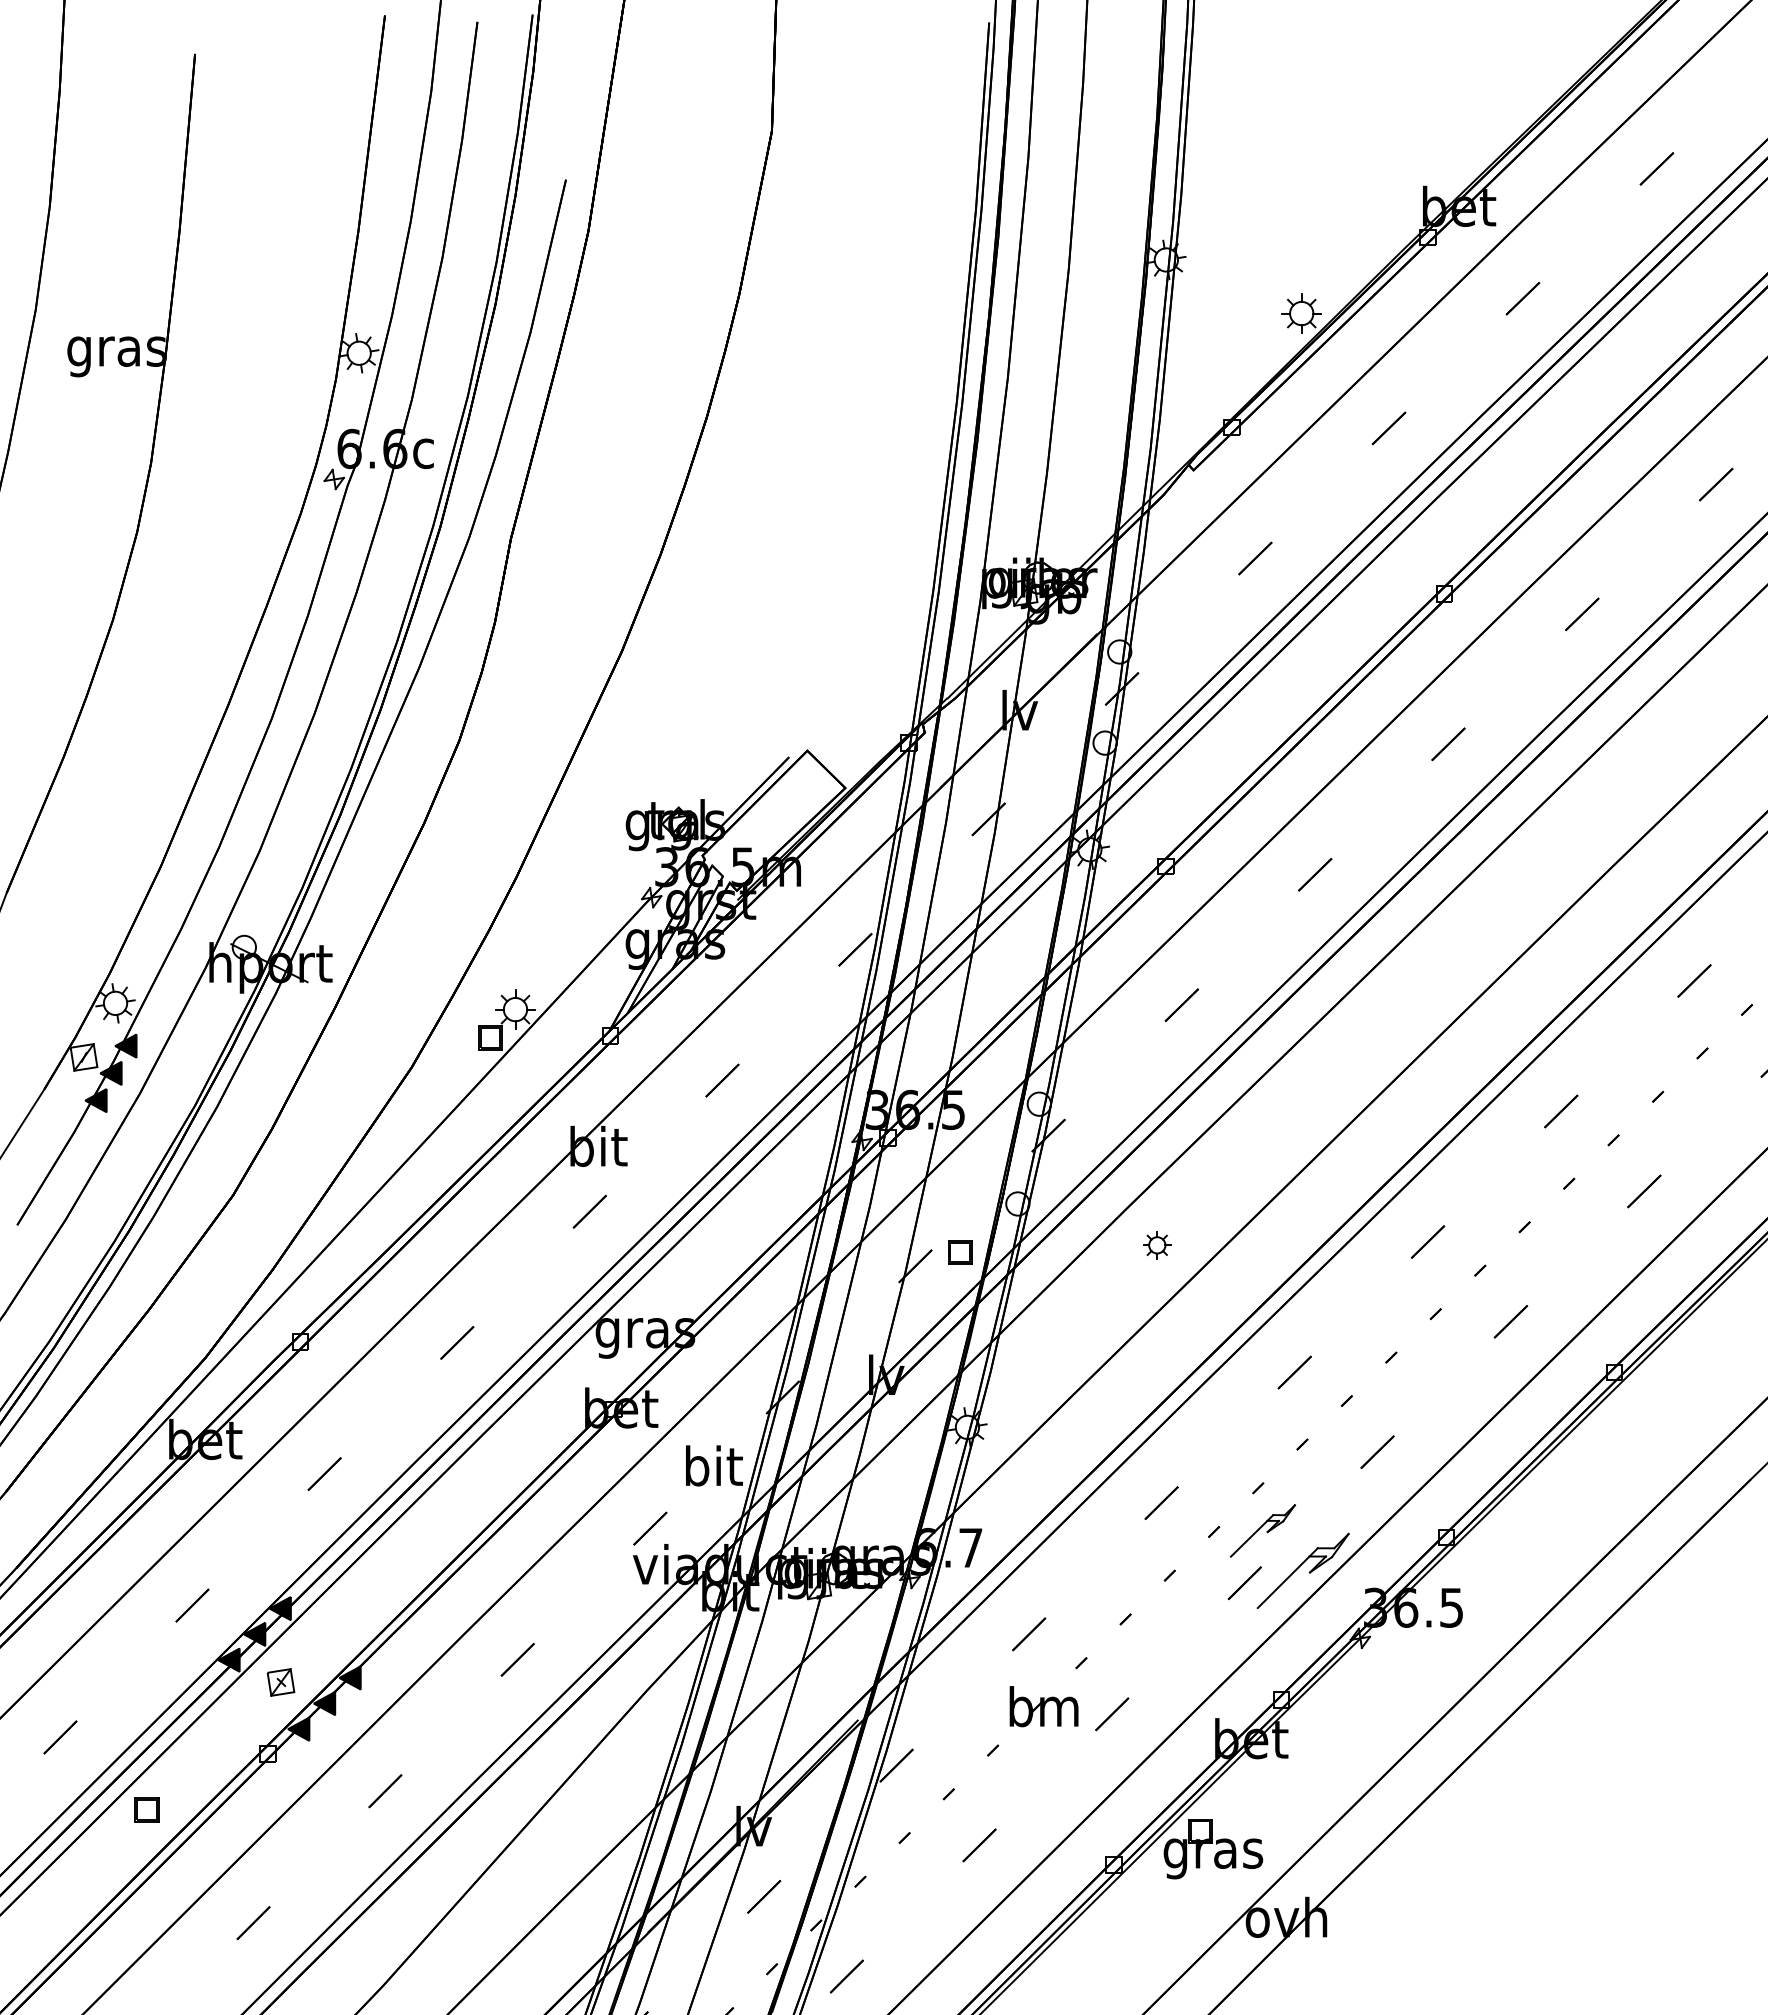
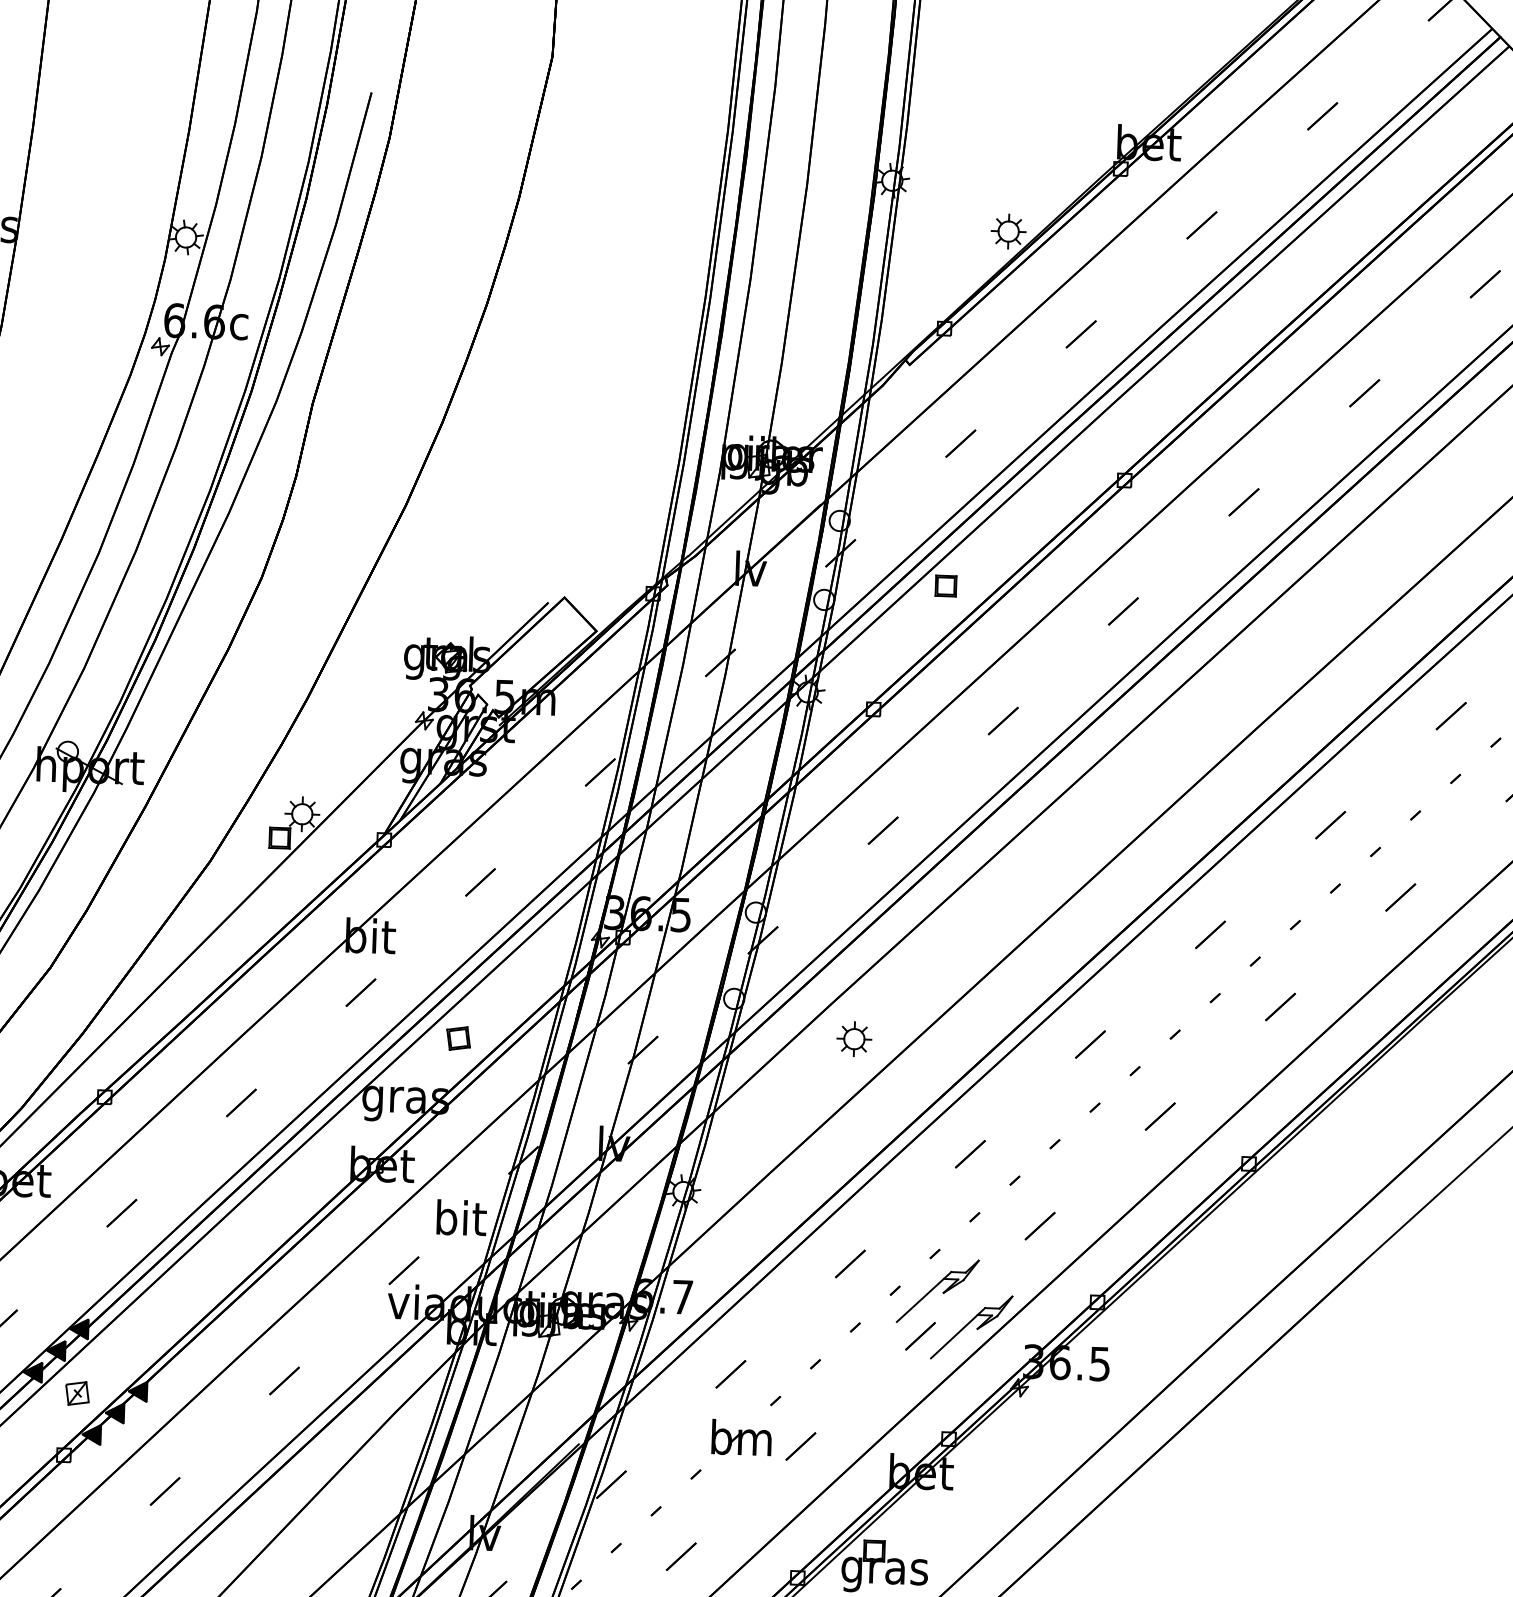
part: (1157, 1245) -> (854, 1039), size x1.43
part: (960, 1252) -> (946, 586), moved
part: (703, 1260) -> (458, 1038), added
part: (1262, 1530) -> (937, 1290), size x1.43

